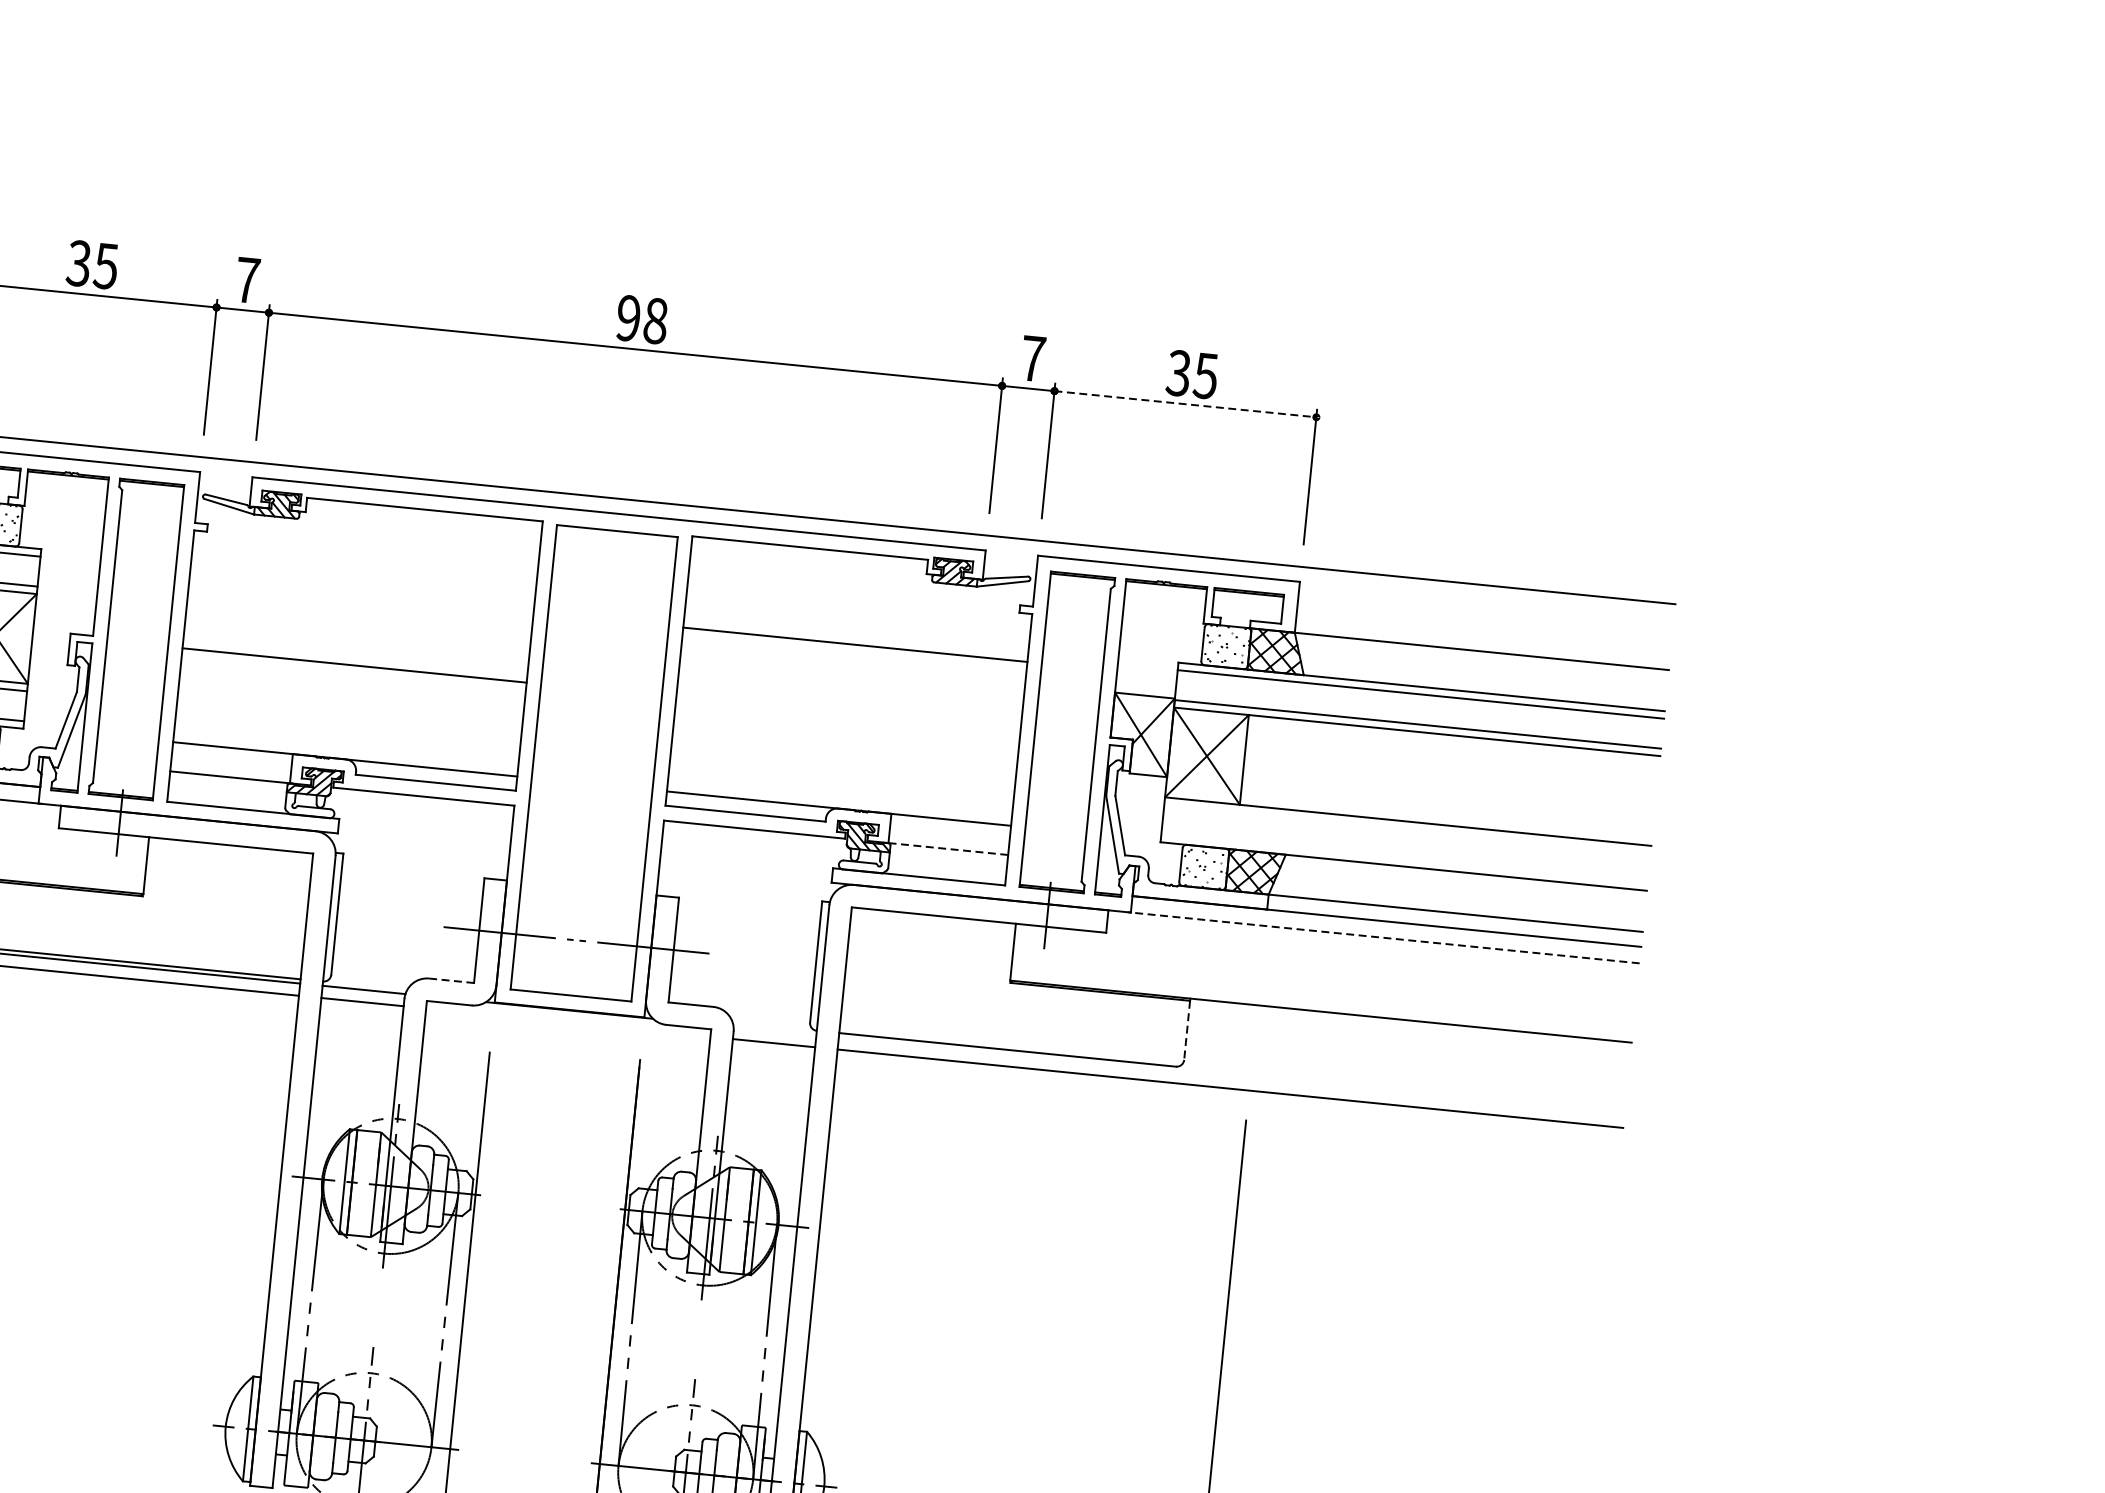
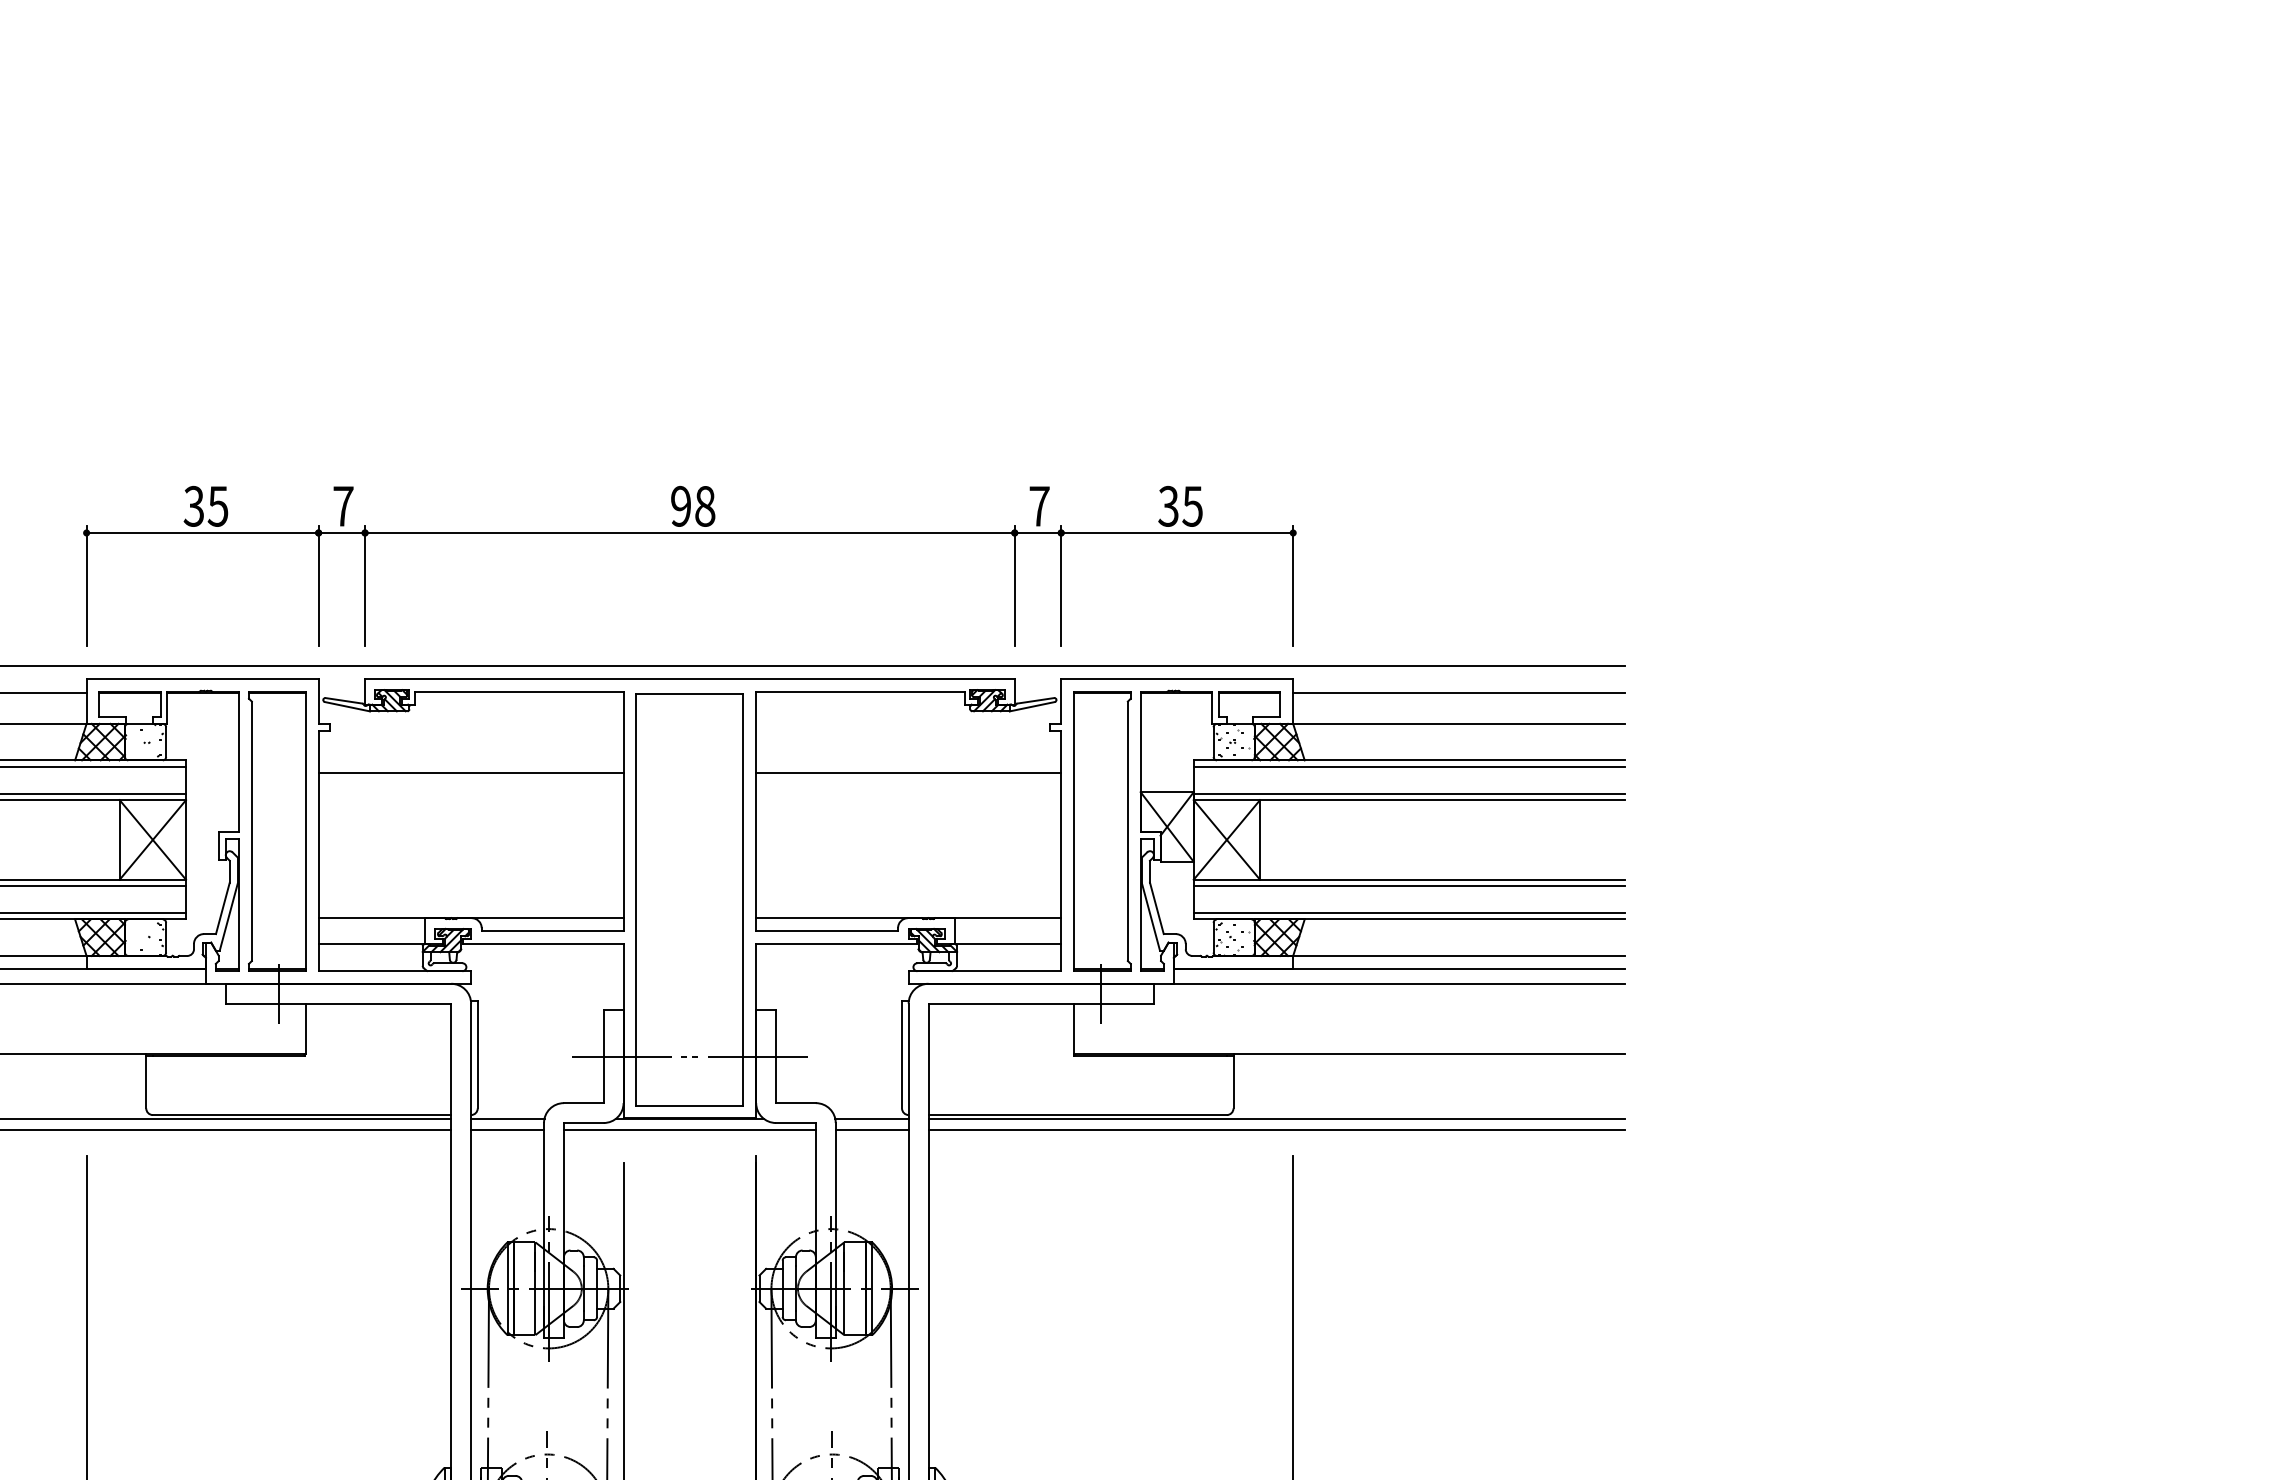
line: (1185, 403) -> (1177, 532), dashed -> solid
line: (1484, 617) -> (1458, 693), added
line: (353, 664) -> (470, 772), moved
line: (1406, 829) -> (1408, 886), added
line: (946, 849) -> (1006, 944), dashed -> solid
line: (1403, 858) -> (1408, 912), added
line: (1383, 937) -> (1397, 983), dashed -> solid
line: (451, 981) -> (583, 1103), dashed -> solid
line: (567, 1022) -> (689, 1129), added
line: (774, 1030) -> (871, 1118), added
line: (1187, 1030) -> (1233, 1082), dashed -> solid
line: (1231, 1076) -> (1276, 1118), added

